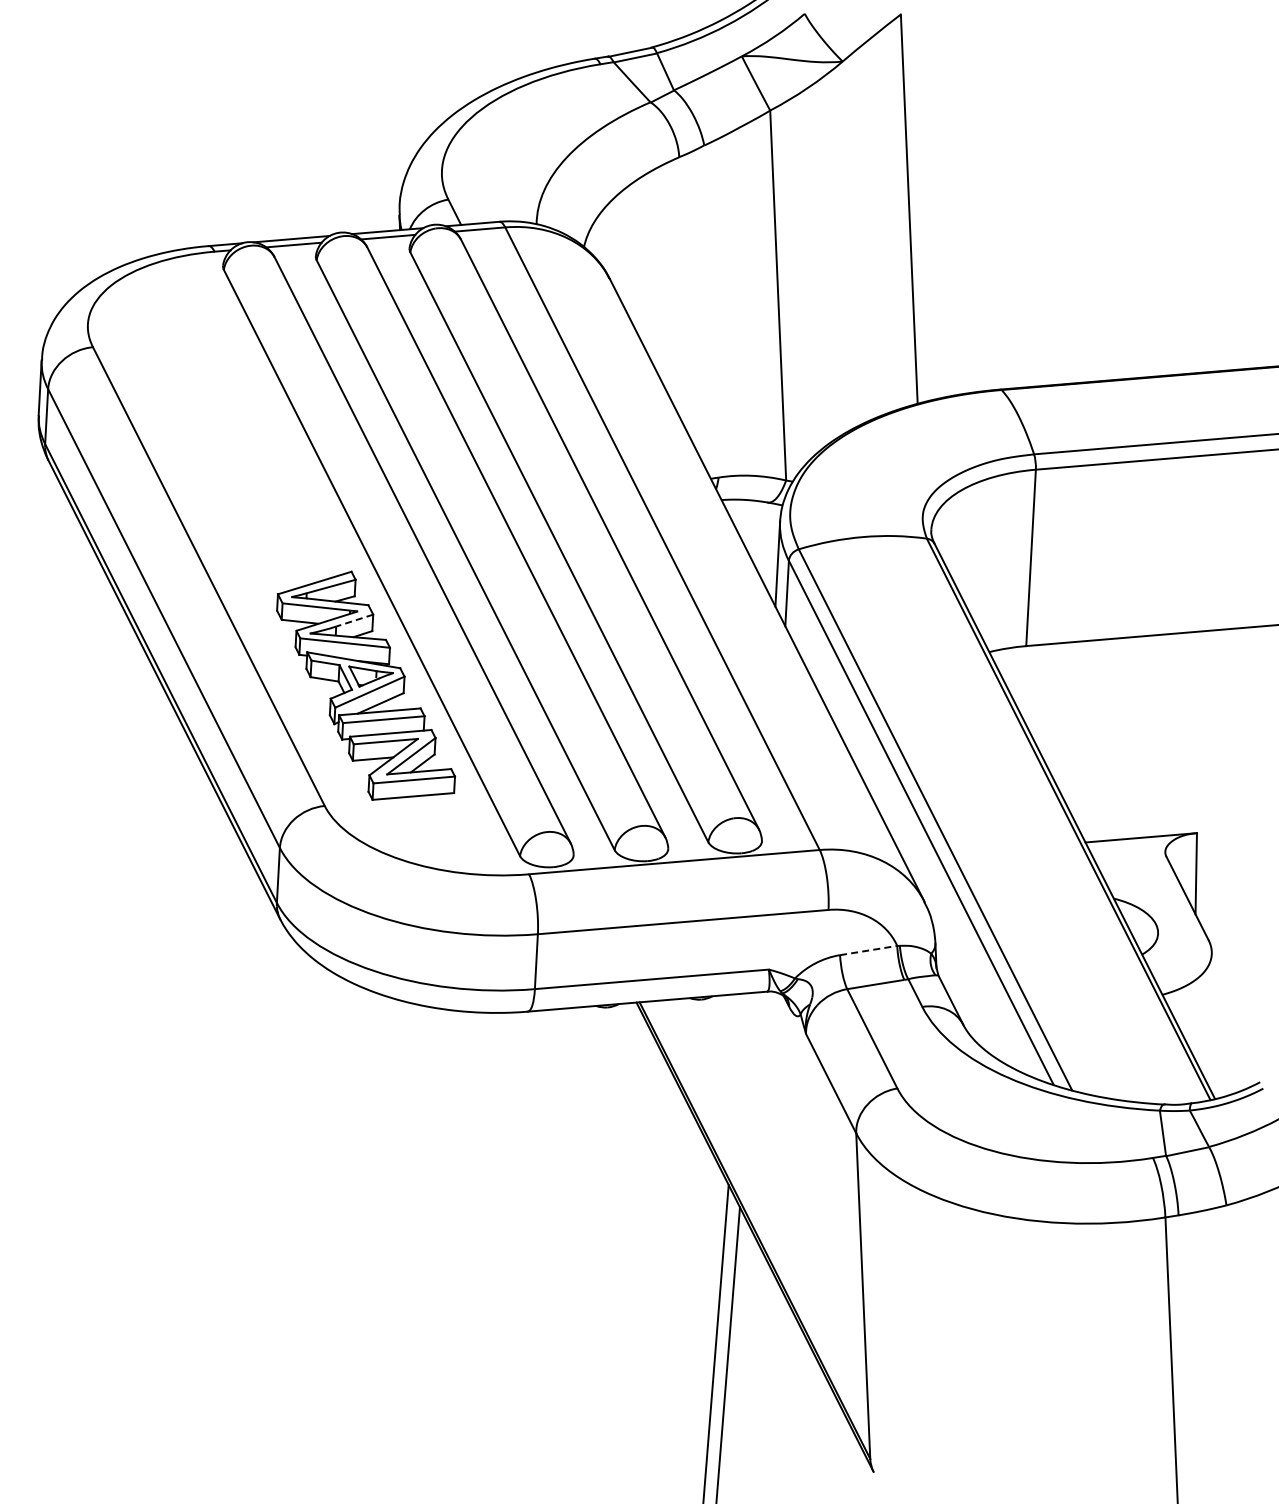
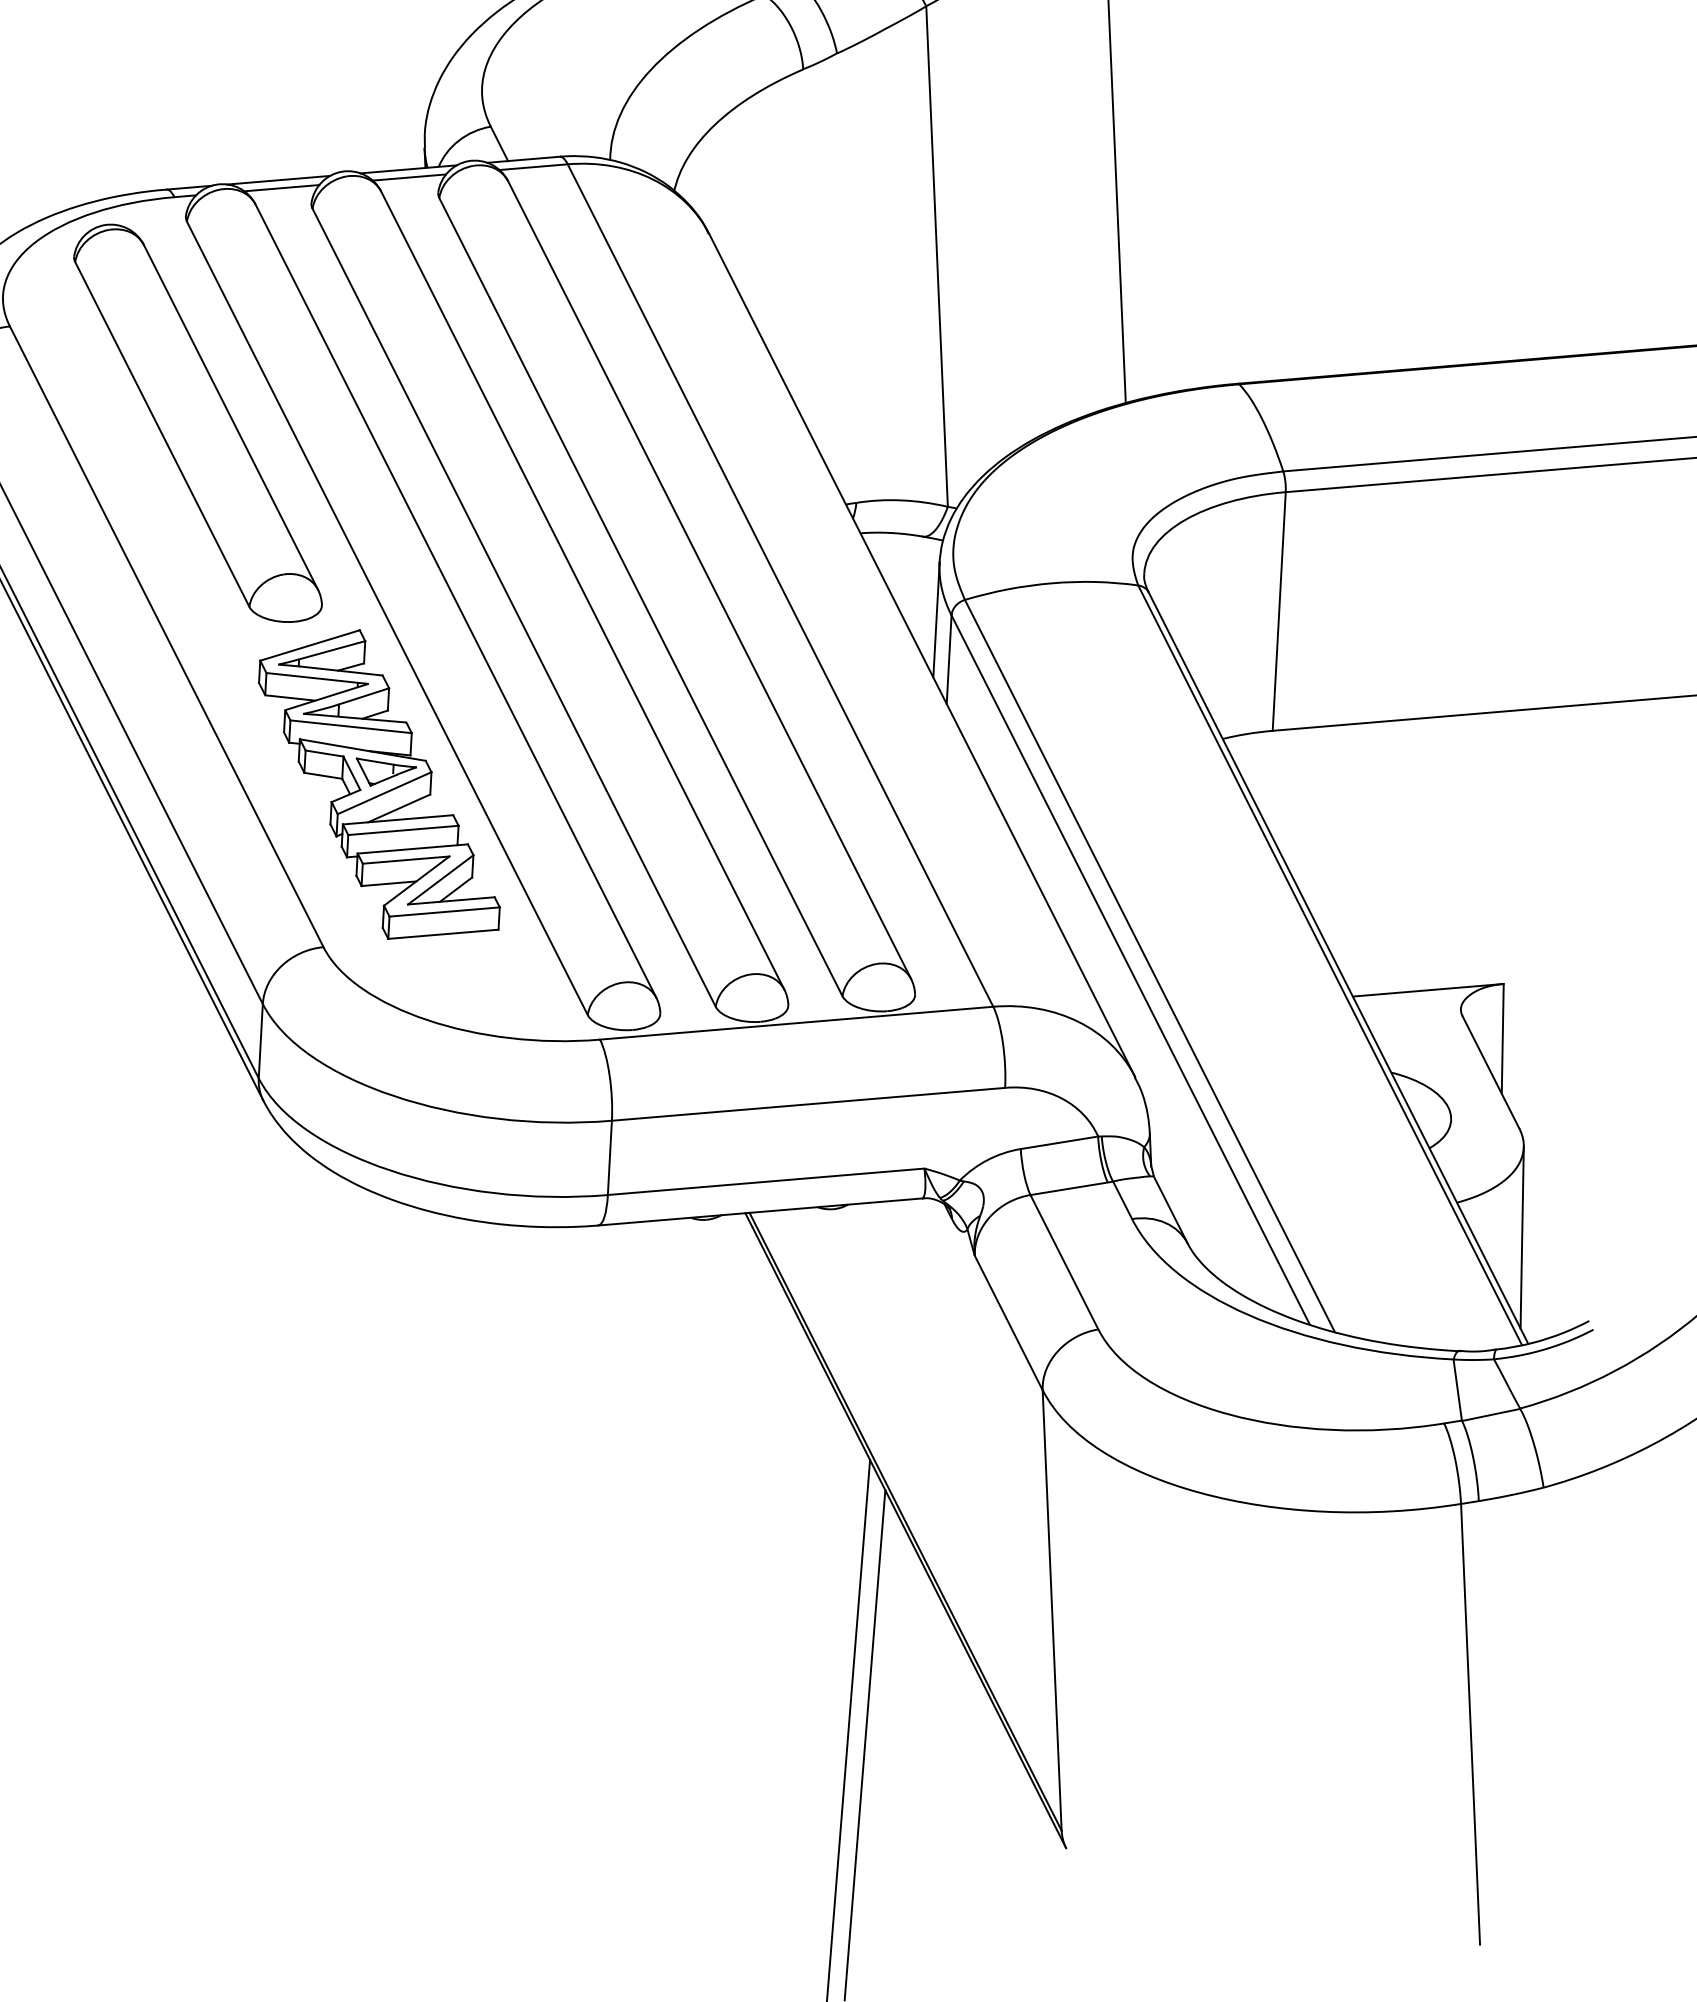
part: (231, 418) -> (197, 422), added
line: (354, 620) -> (363, 696), dashed -> solid
line: (868, 950) -> (1059, 1142), dashed -> solid
line: (1210, 1020) -> (1522, 1237), added

